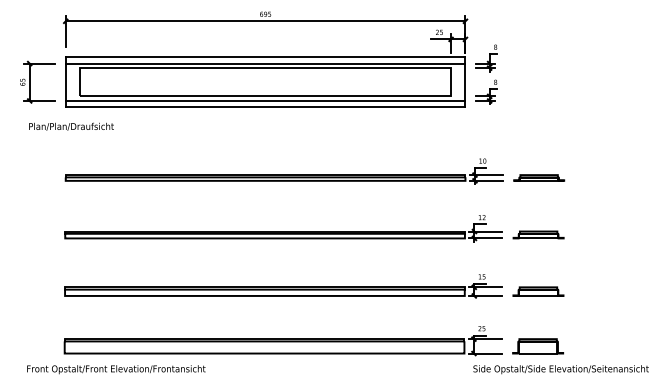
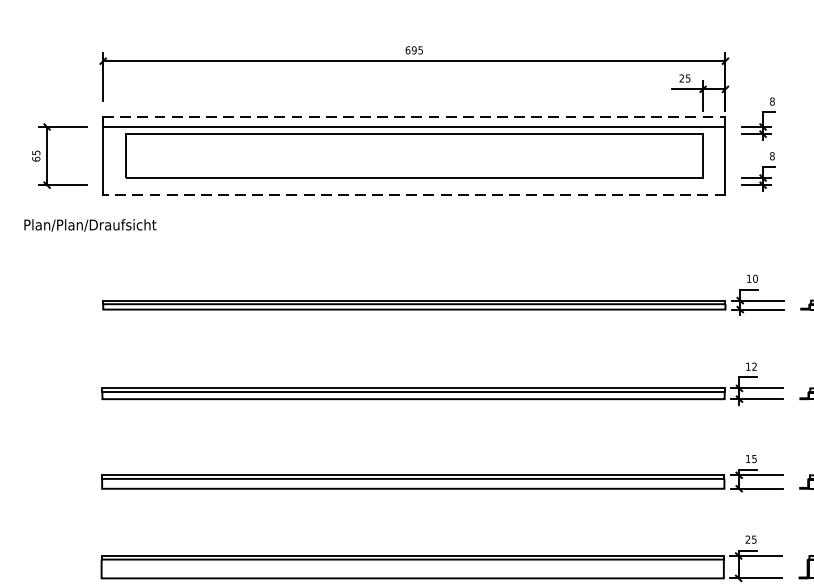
line: (265, 57) -> (414, 117), solid -> dashed
line: (265, 100) -> (414, 184), removed
line: (265, 107) -> (414, 195), solid -> dashed
text: (71, 126) -> (90, 224), moved

